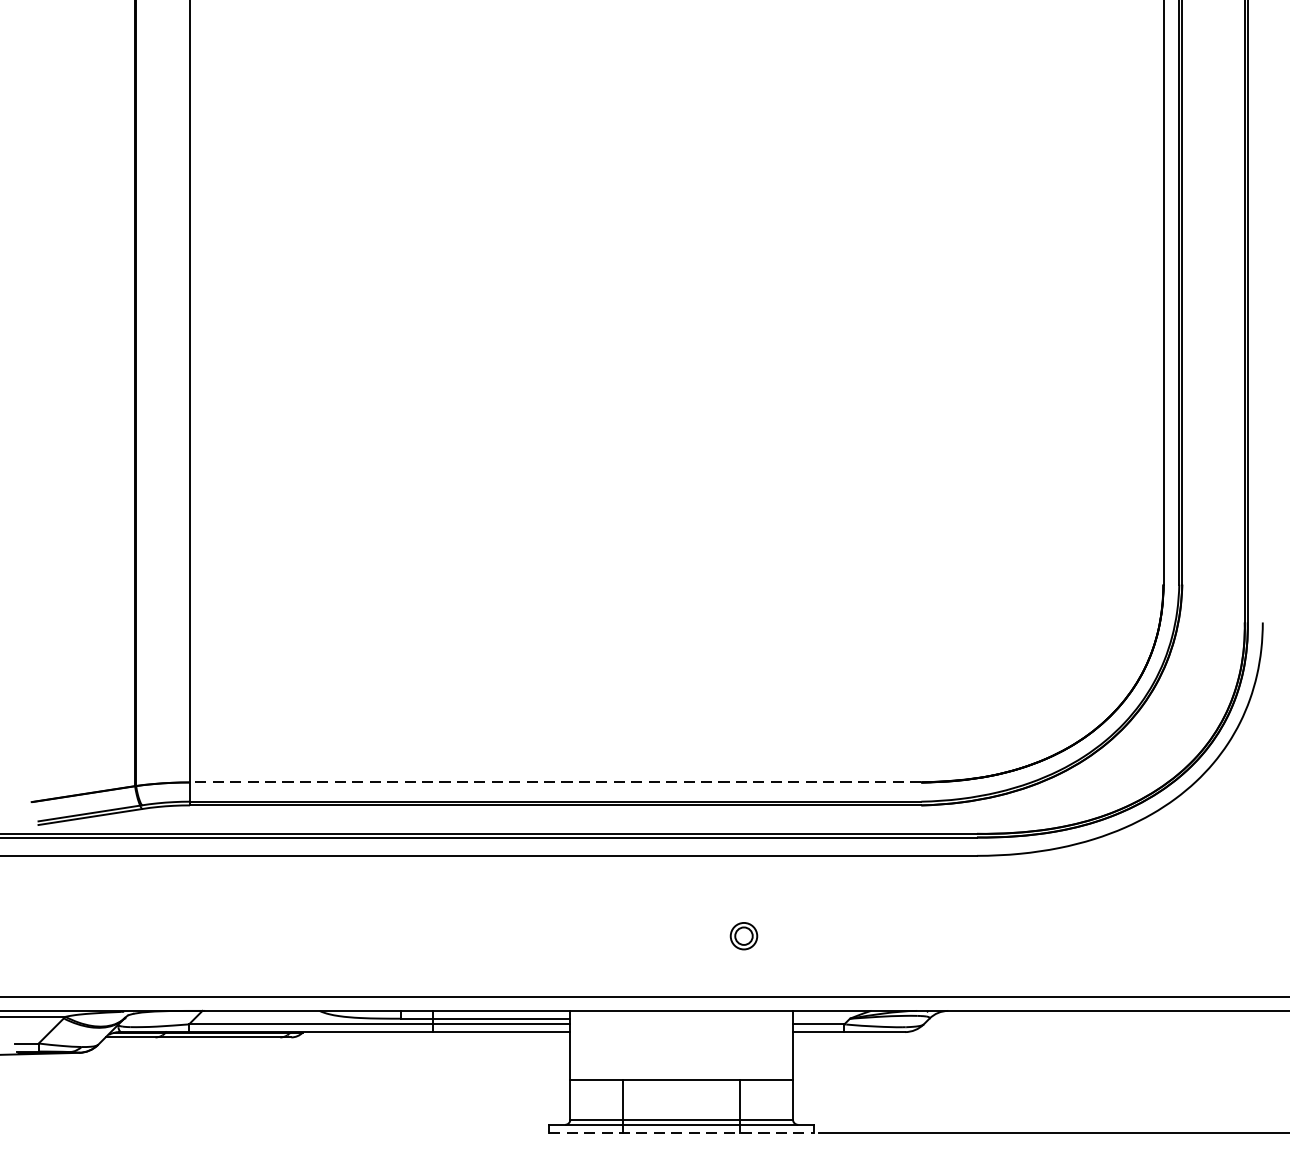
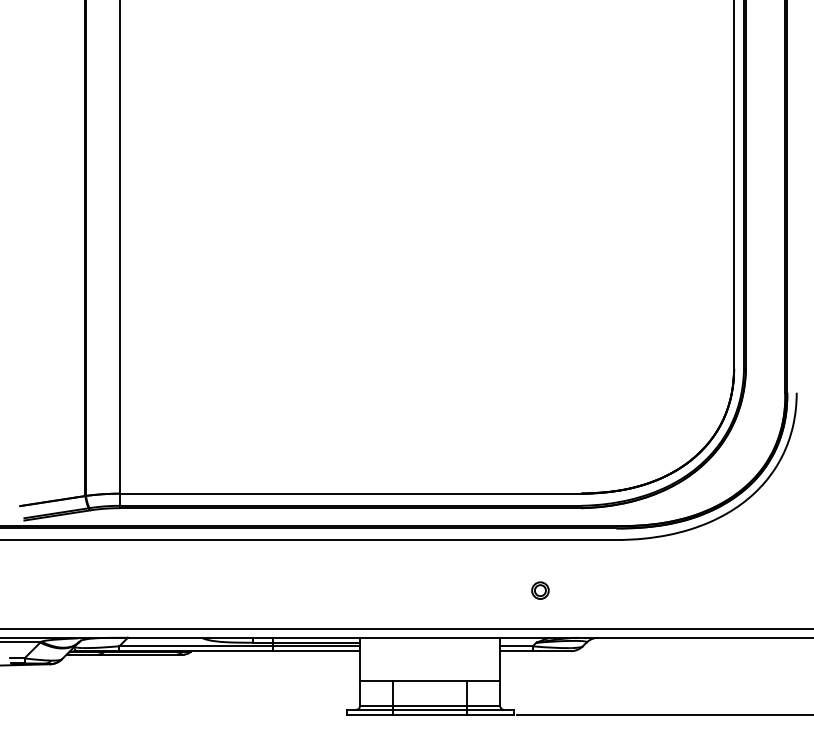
line: (555, 782) -> (350, 493), dashed -> solid
part: (744, 935) -> (540, 590), moved
line: (682, 1132) -> (430, 714), dashed -> solid

